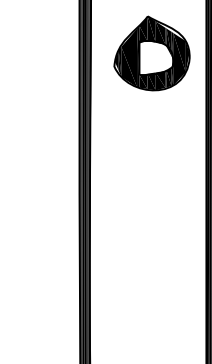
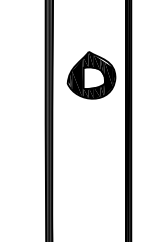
part: (151, 53) -> (91, 75), moved

